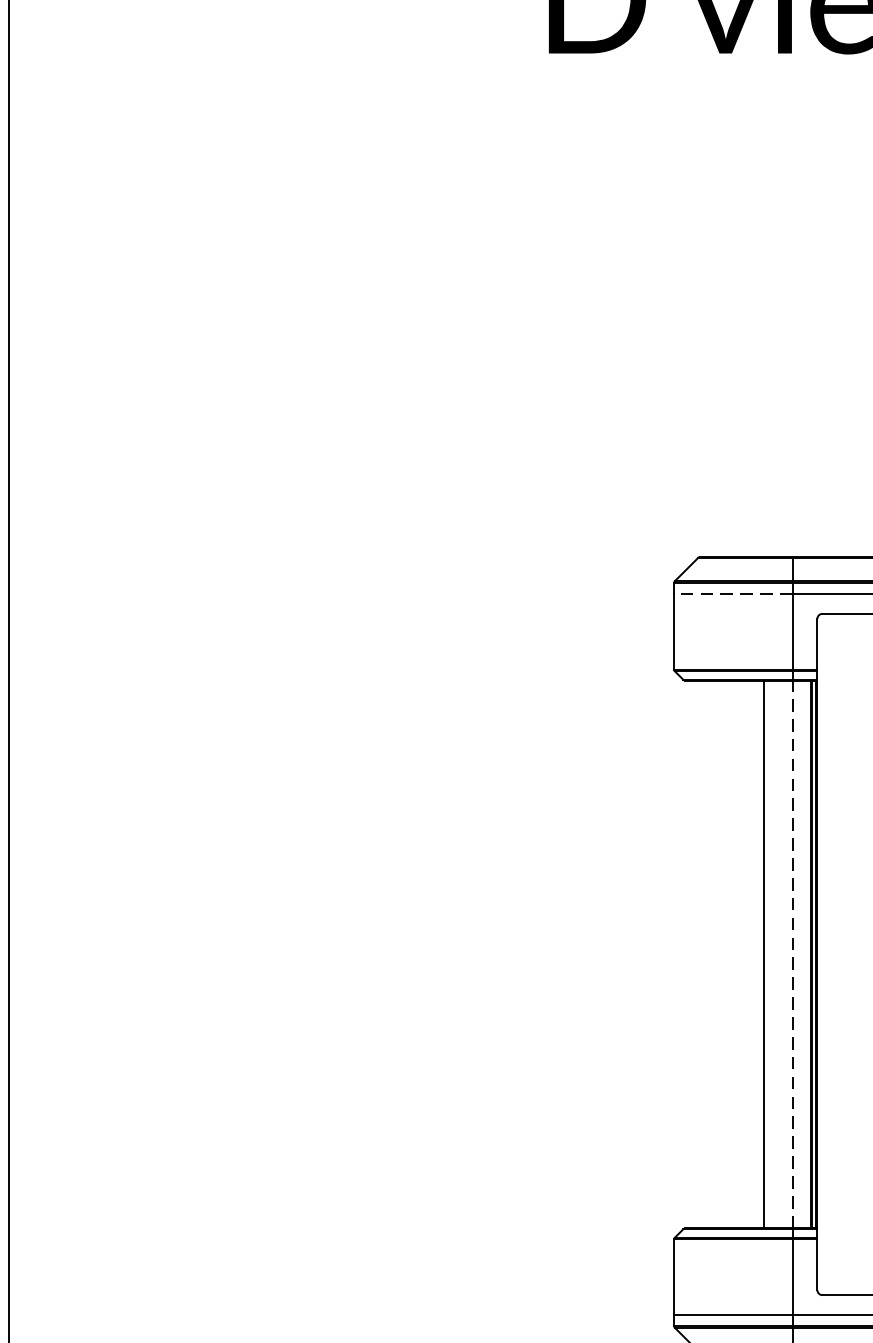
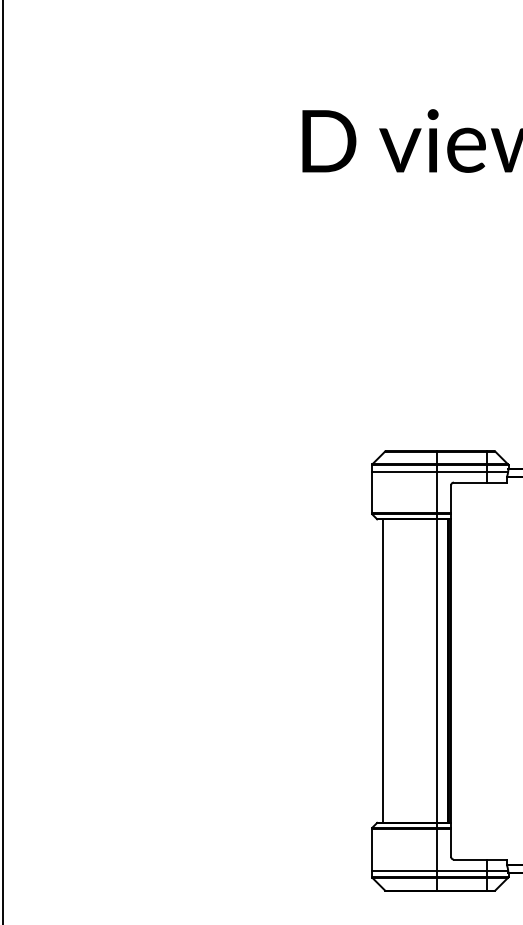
line: (733, 593) -> (404, 471), dashed -> solid
line: (763, 953) -> (382, 670), moved
line: (792, 955) -> (437, 671), dashed -> solid

